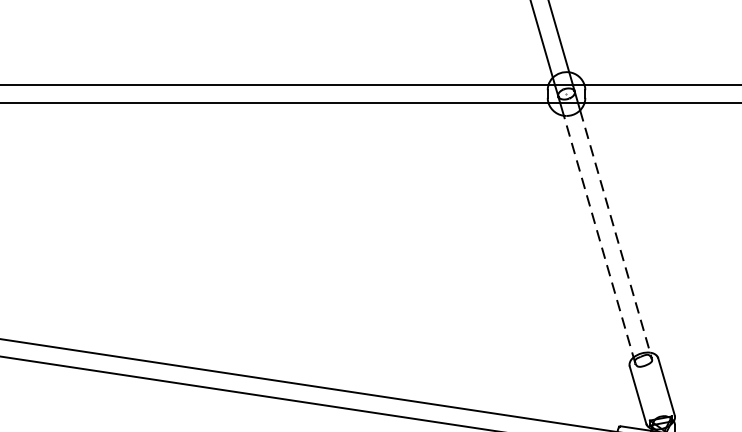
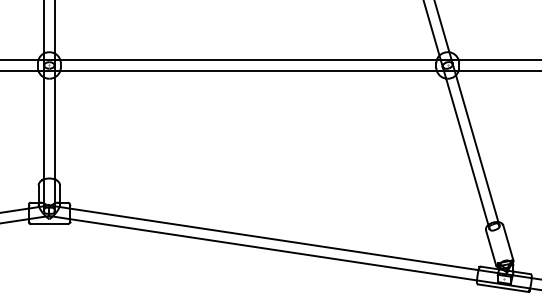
line: (615, 236) -> (477, 151), dashed -> solid
line: (599, 239) -> (467, 153), dashed -> solid

